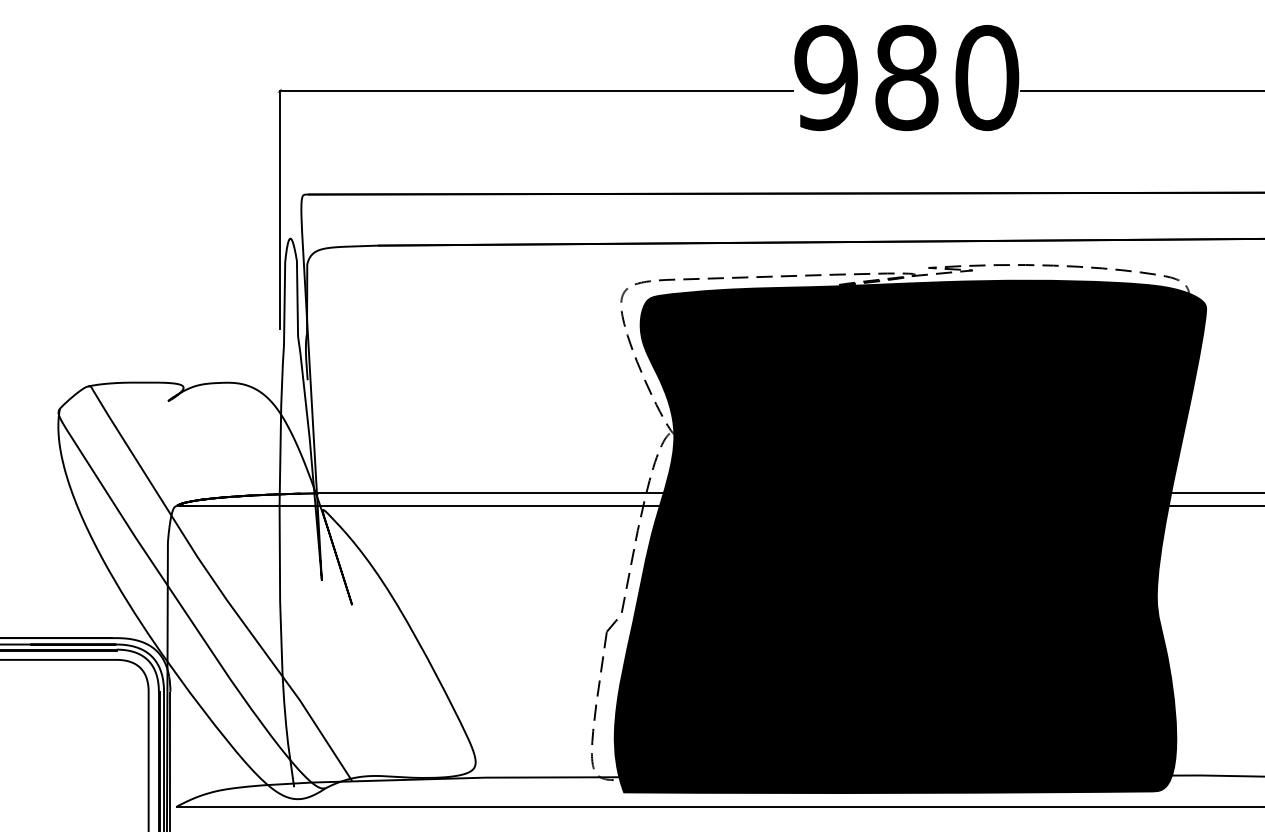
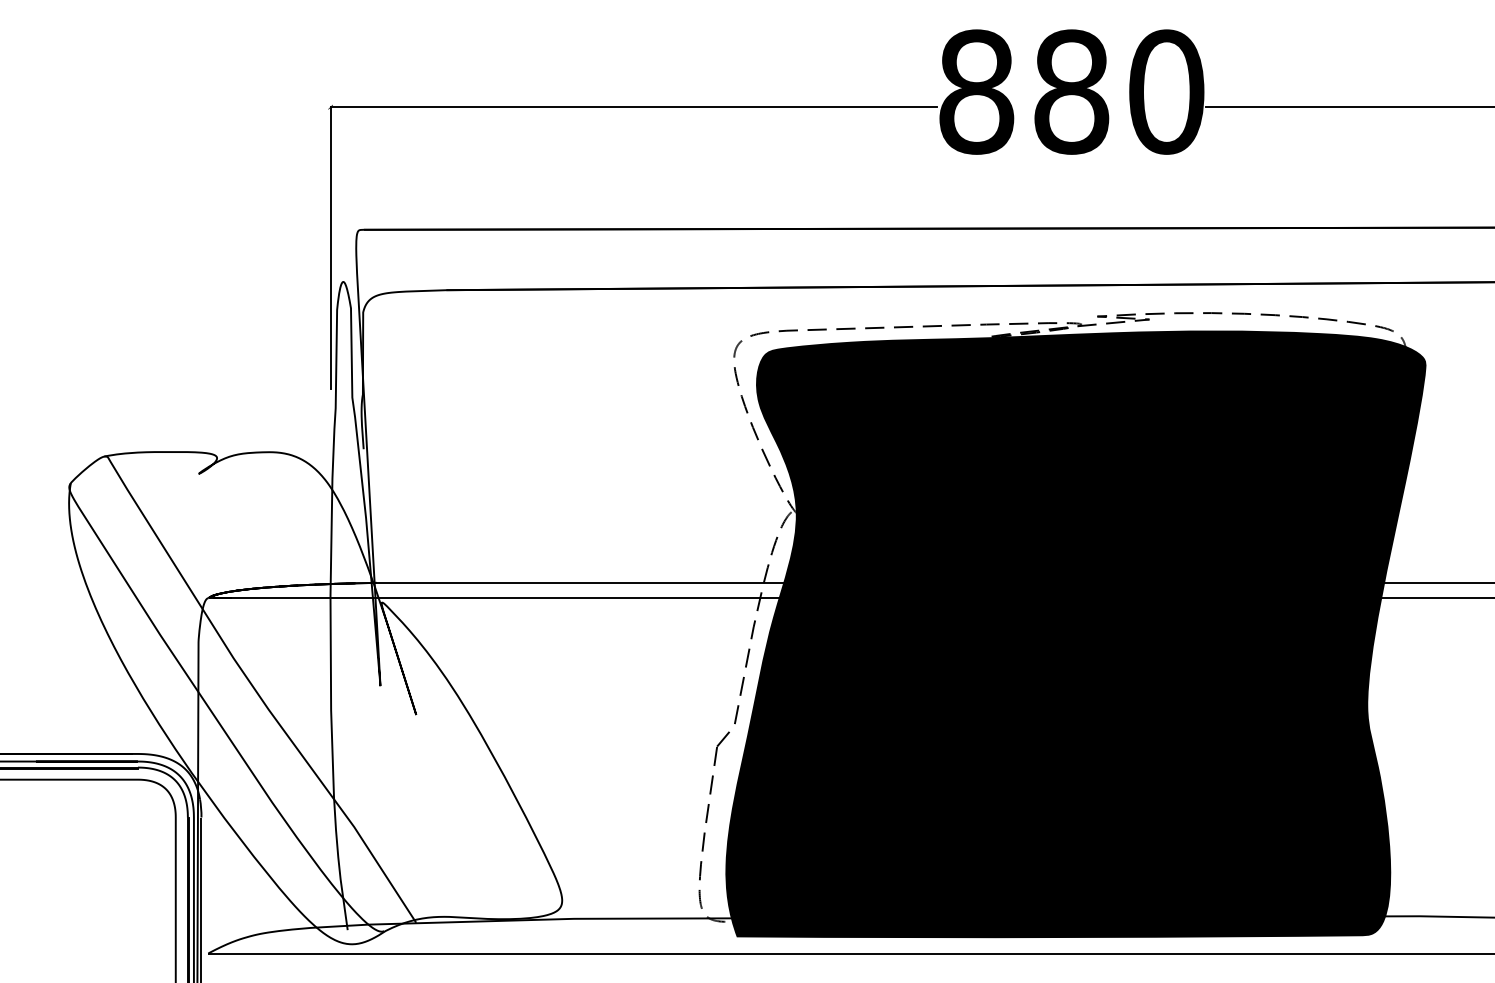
text: (826, 77) -> (976, 91), 980 -> 880

